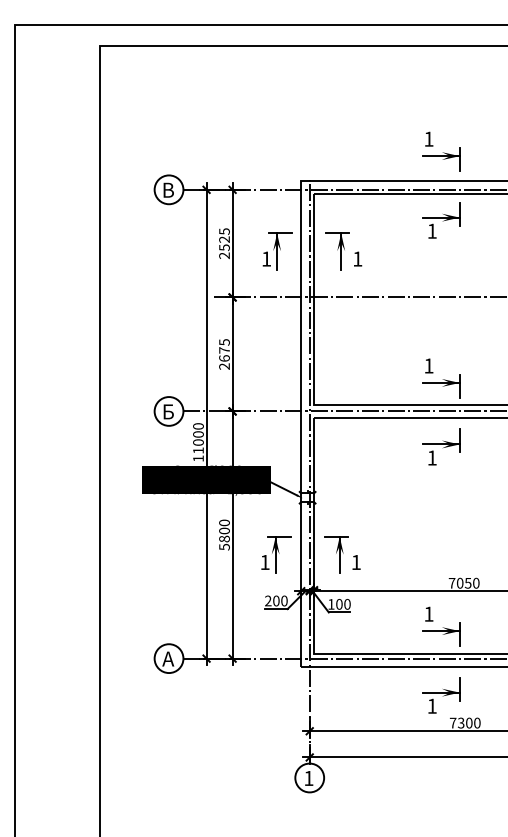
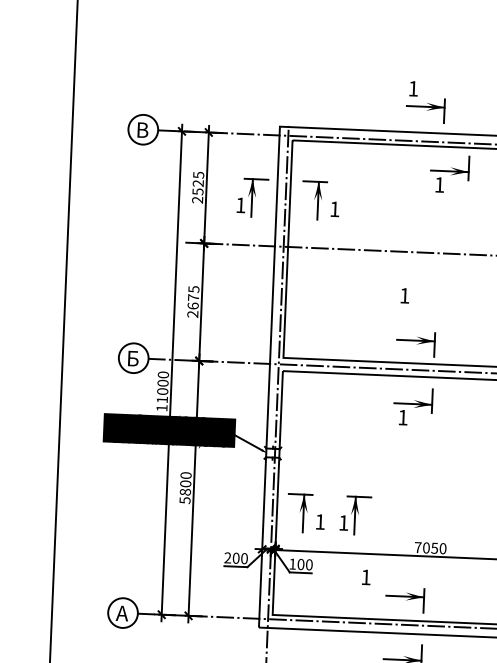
part: (441, 220) -> (449, 174), moved
text: (429, 365) -> (405, 295), moved
part: (276, 554) -> (355, 515), moved
text: (429, 613) -> (366, 576), moved

